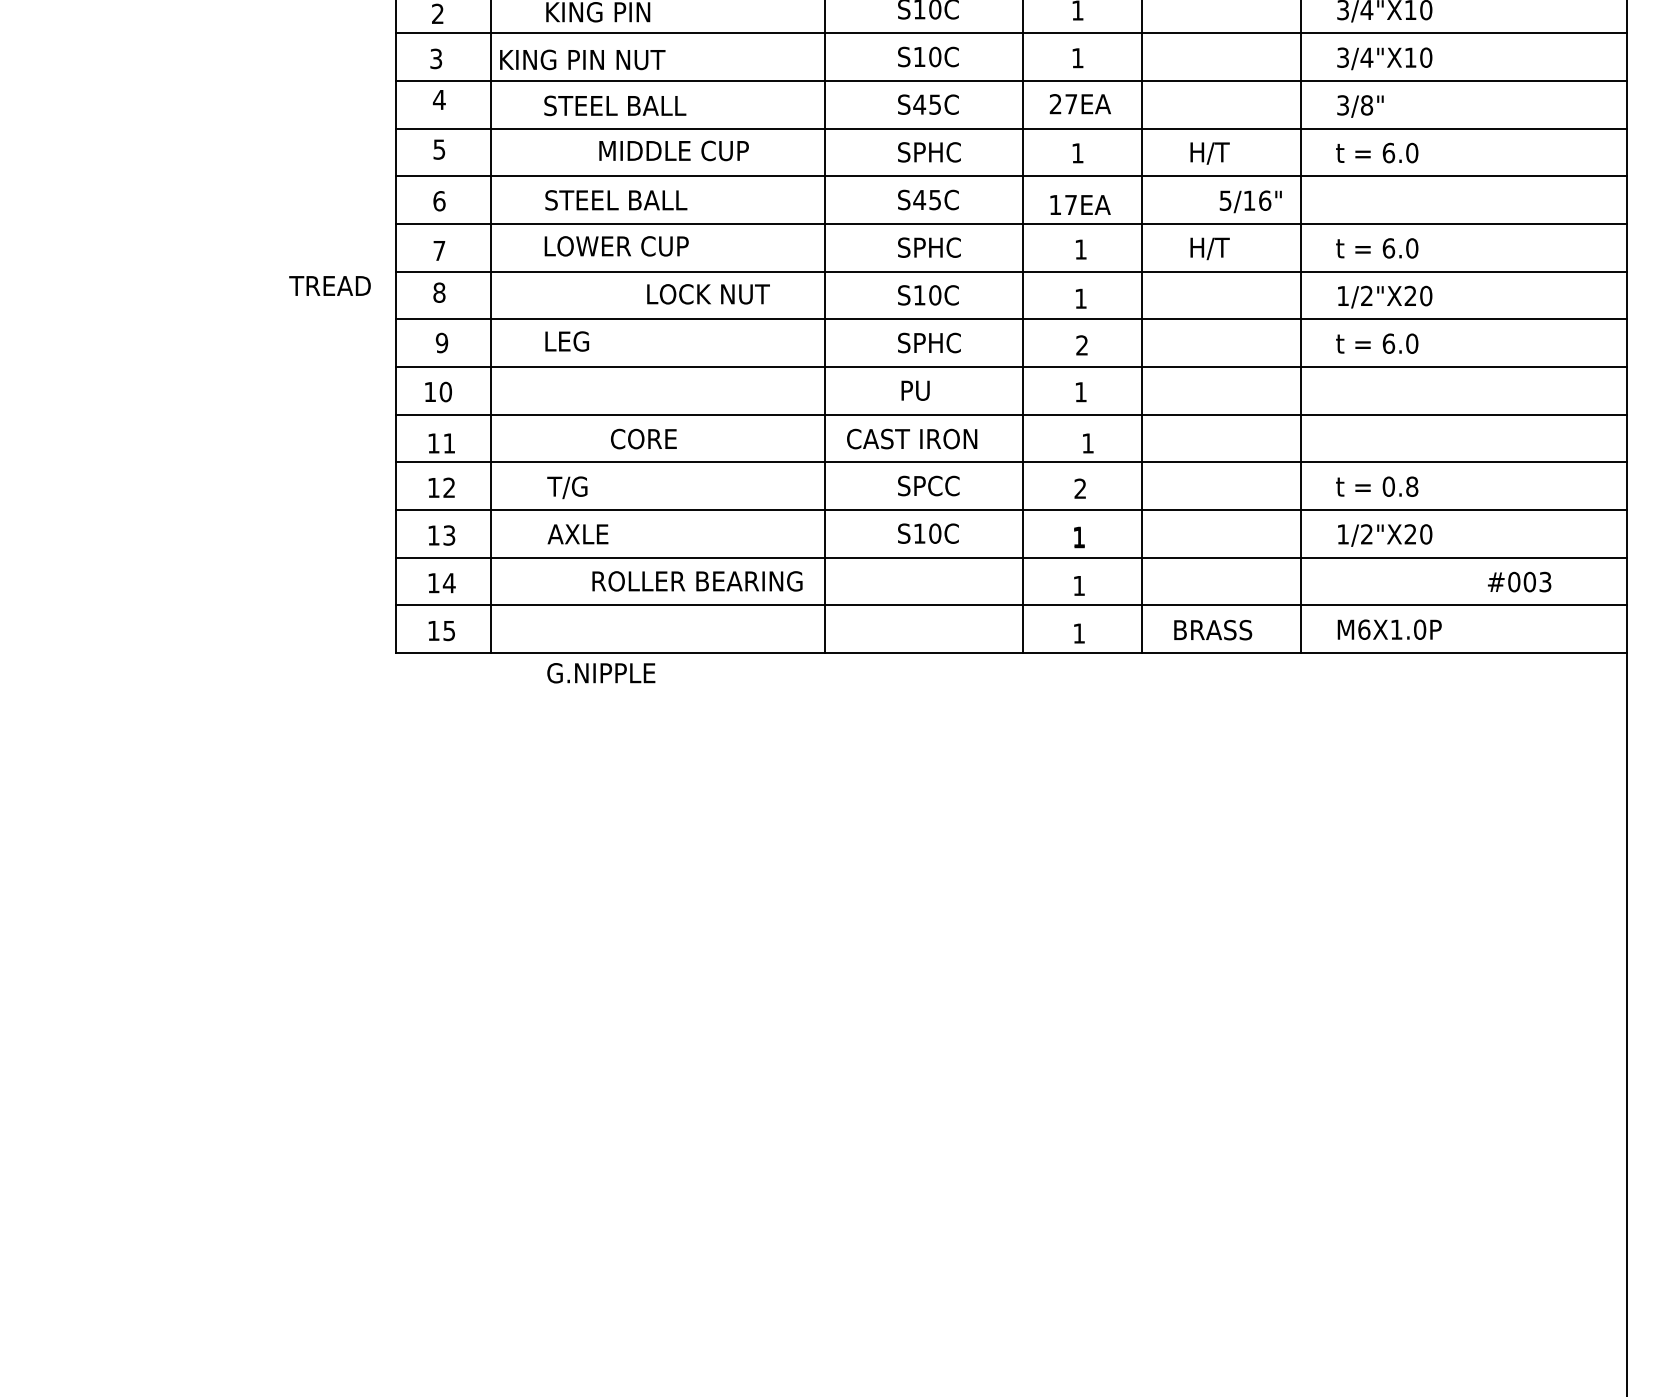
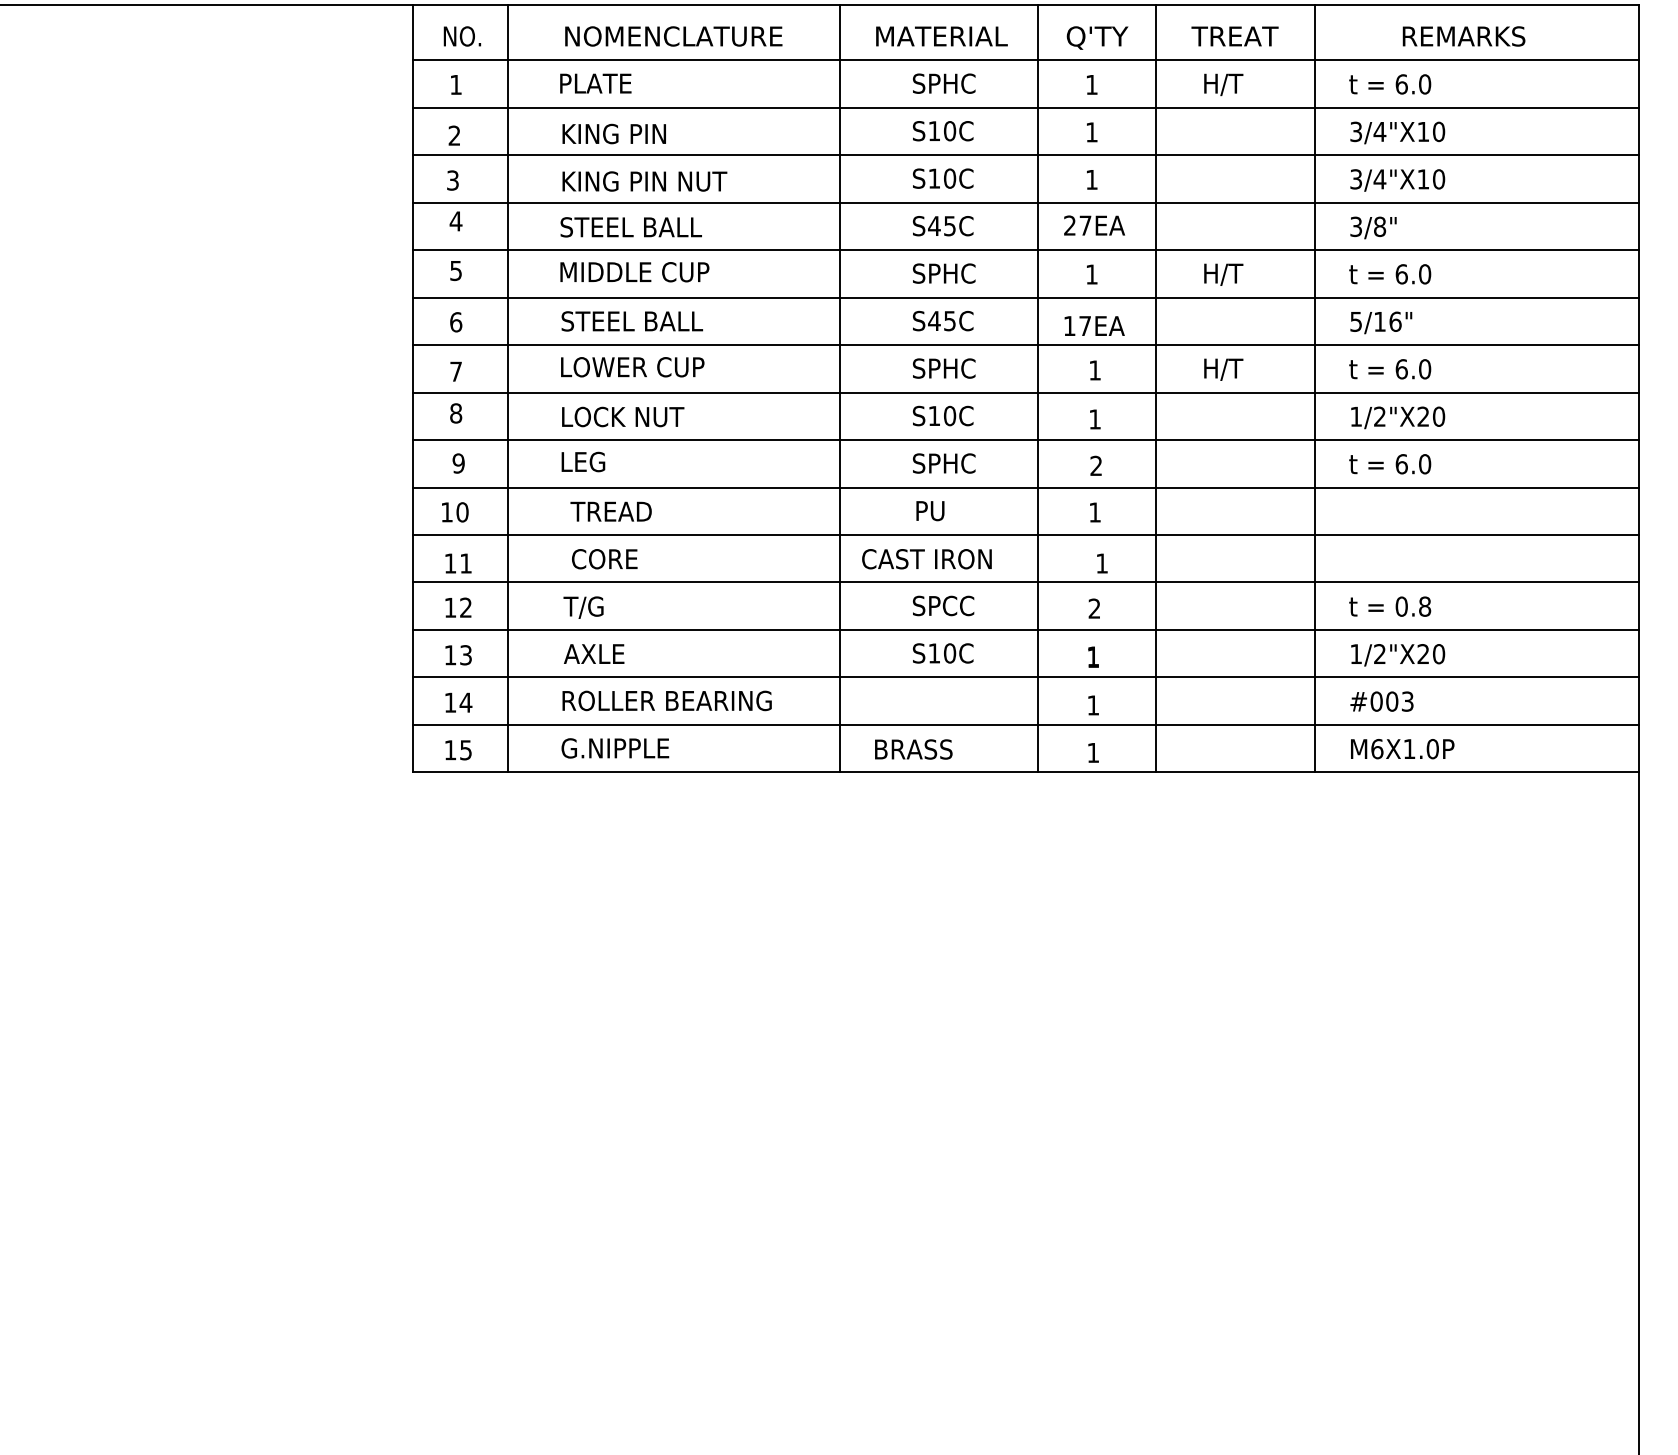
text: (582, 59) -> (644, 181), moved
text: (673, 151) -> (634, 272), moved
text: (1251, 201) -> (1381, 322), moved
text: (329, 285) -> (610, 511), moved
text: (708, 293) -> (623, 416), moved
text: (643, 439) -> (604, 559), moved
text: (696, 580) -> (666, 700), moved
text: (1519, 581) -> (1381, 701), moved
text: (1212, 630) -> (913, 749), moved
text: (601, 673) -> (615, 748), moved

